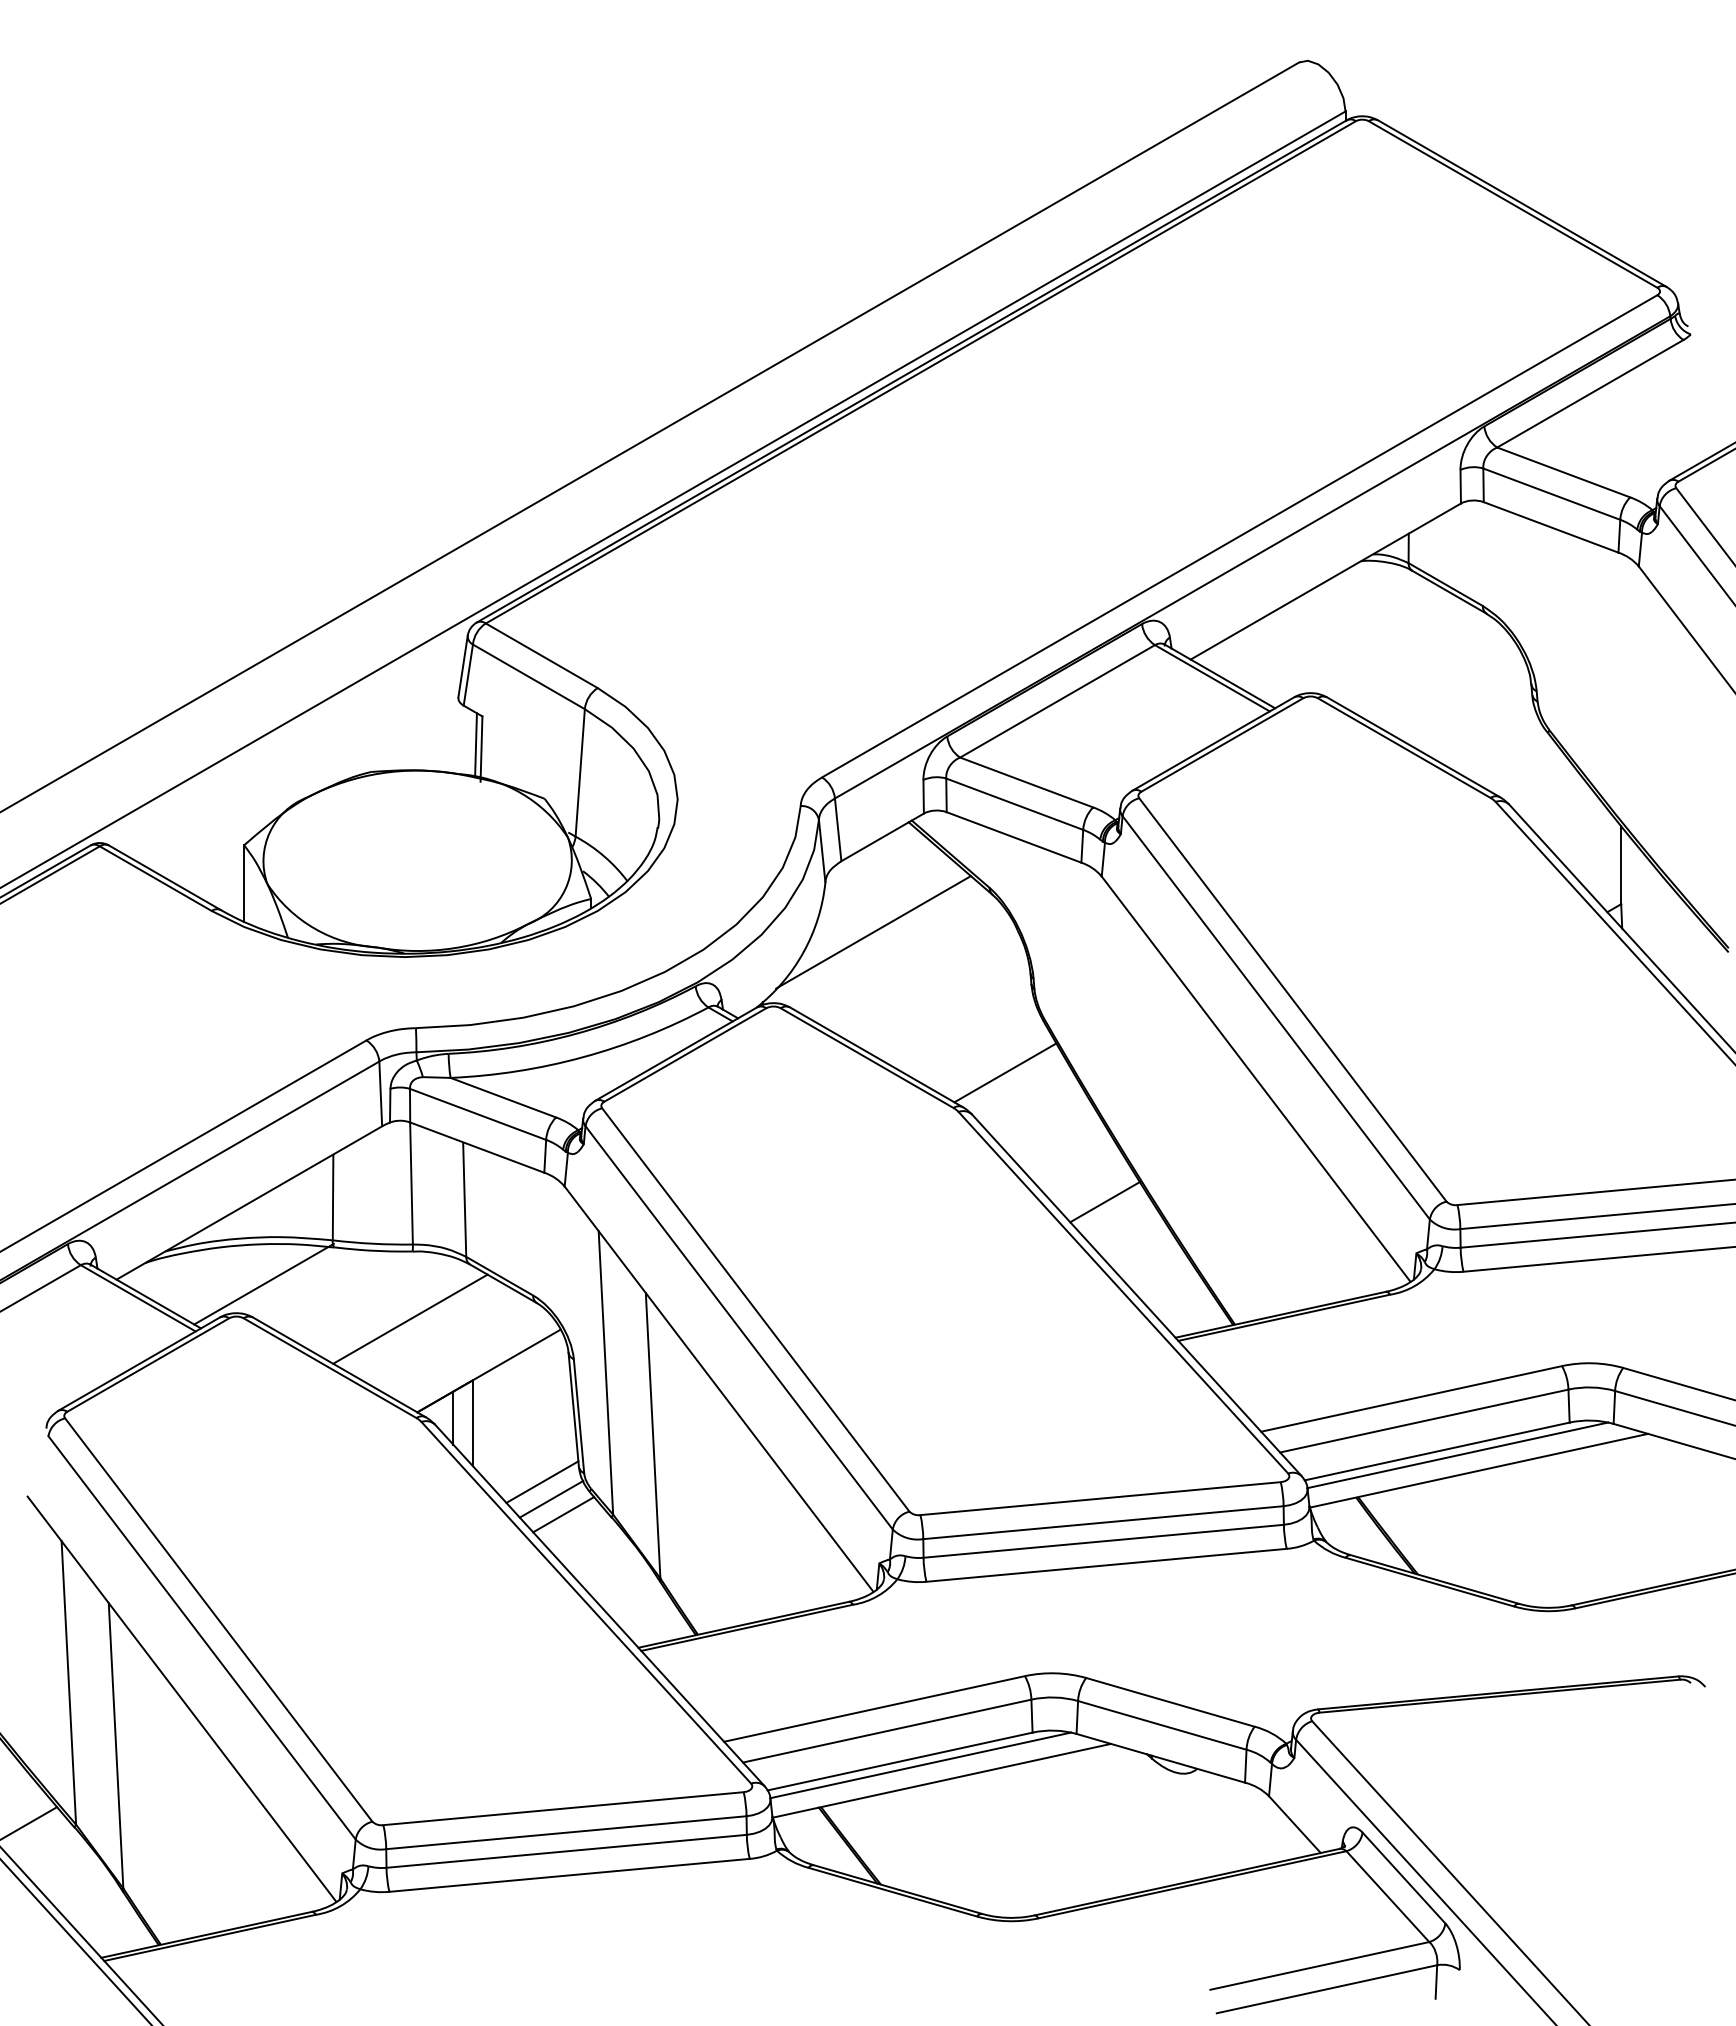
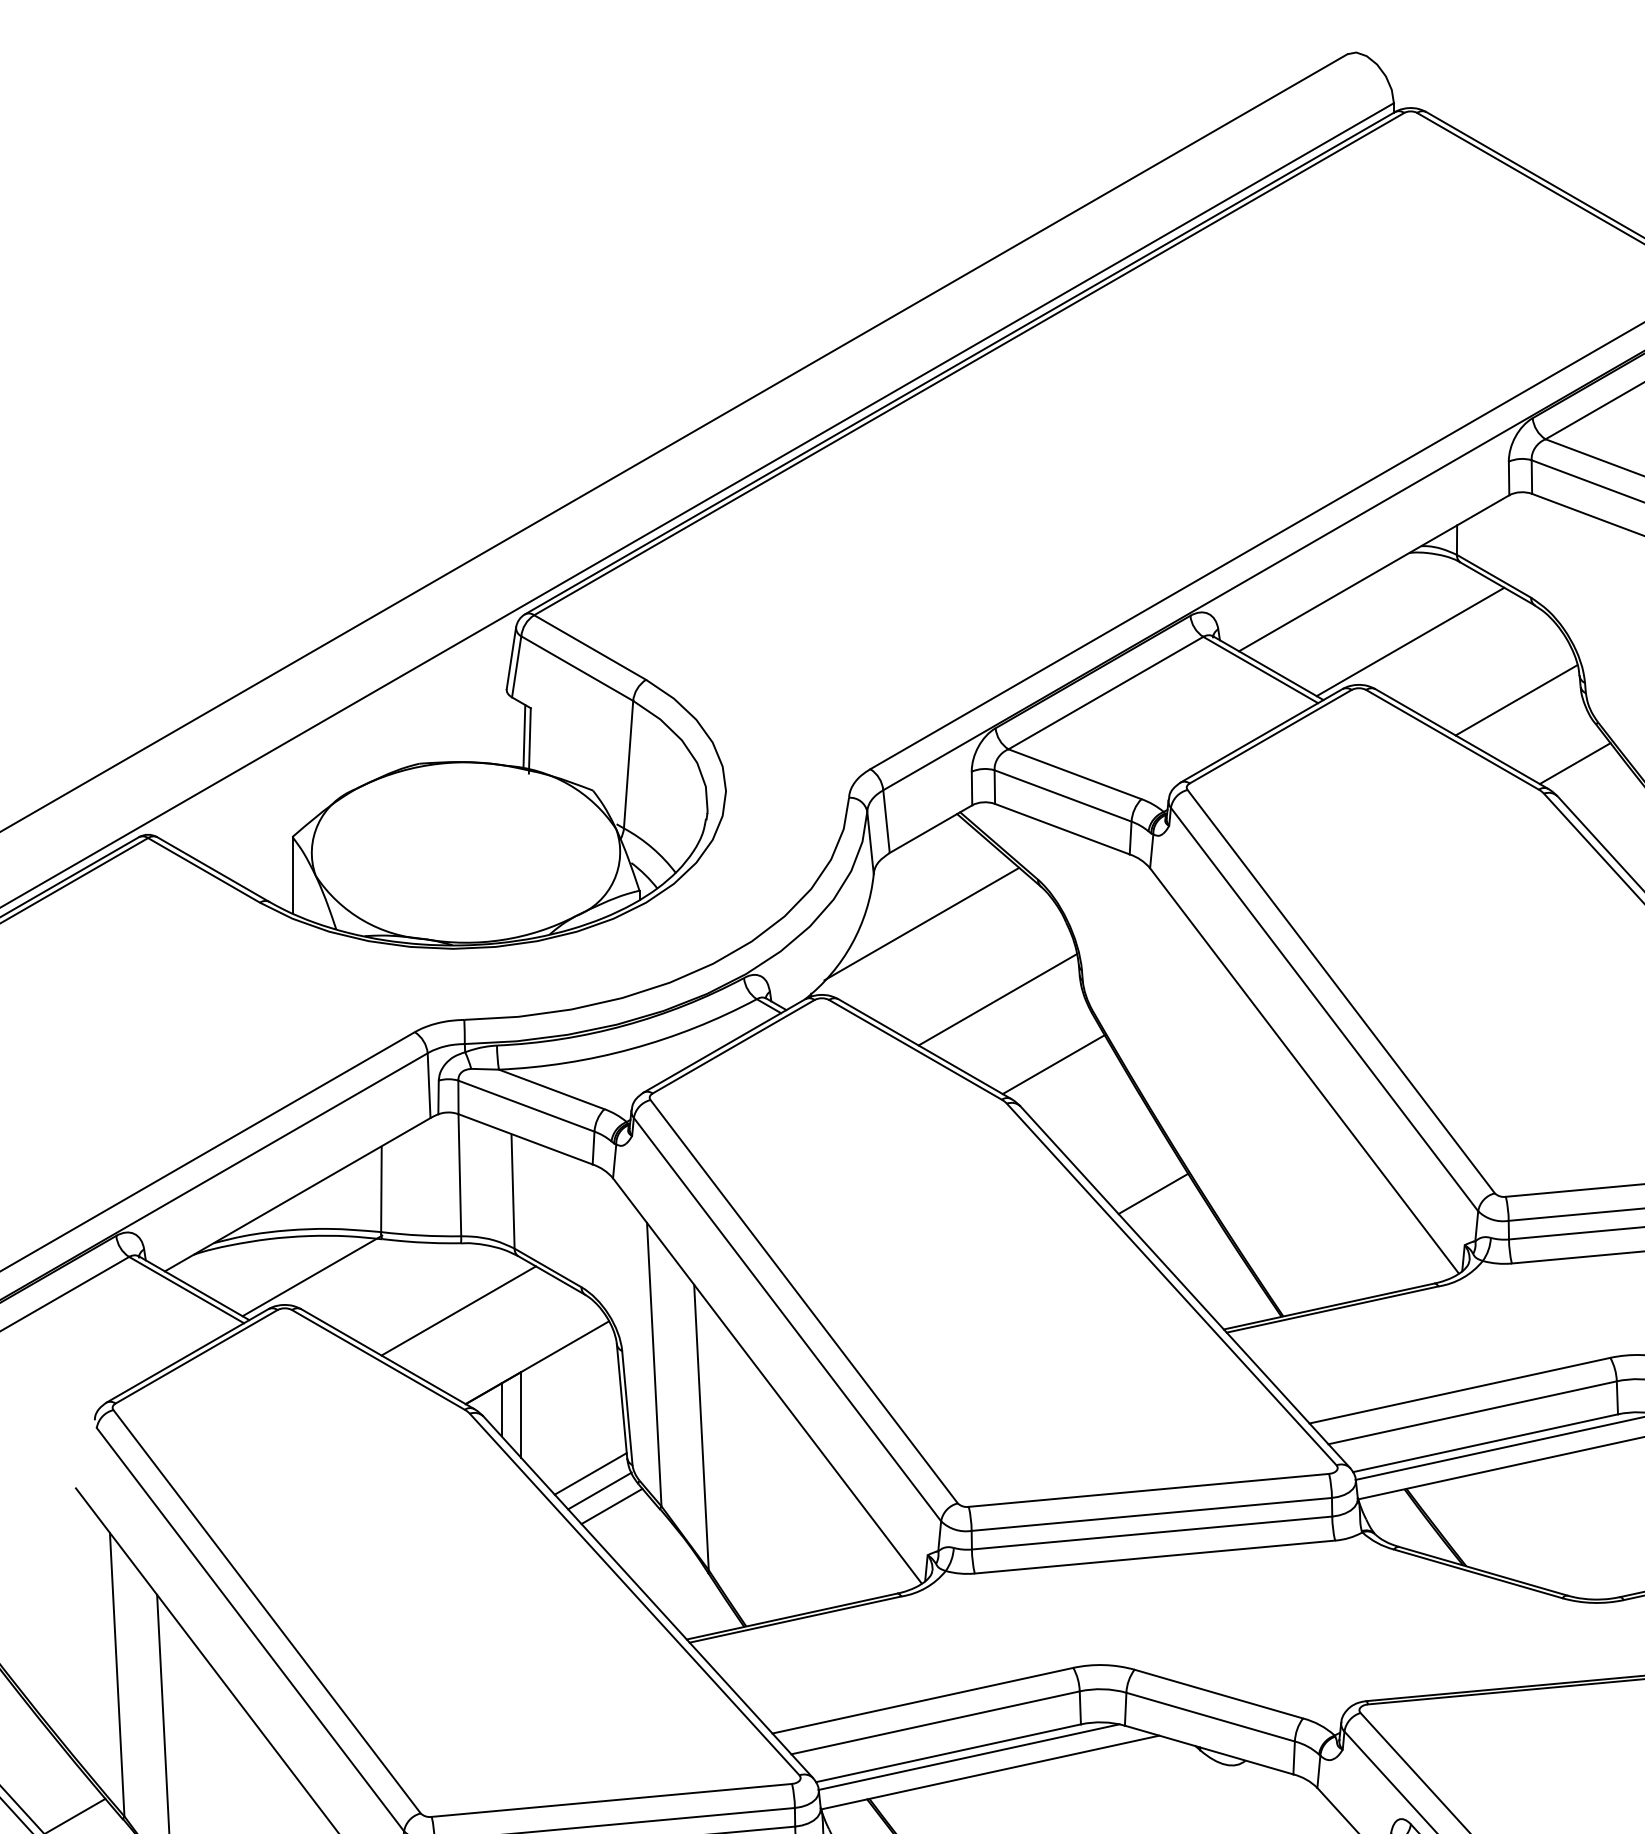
line: (1362, 650) -> (1410, 642), added
line: (1468, 708) -> (1516, 700), added
line: (1526, 771) -> (1574, 763), added
line: (949, 1007) -> (997, 999), added

